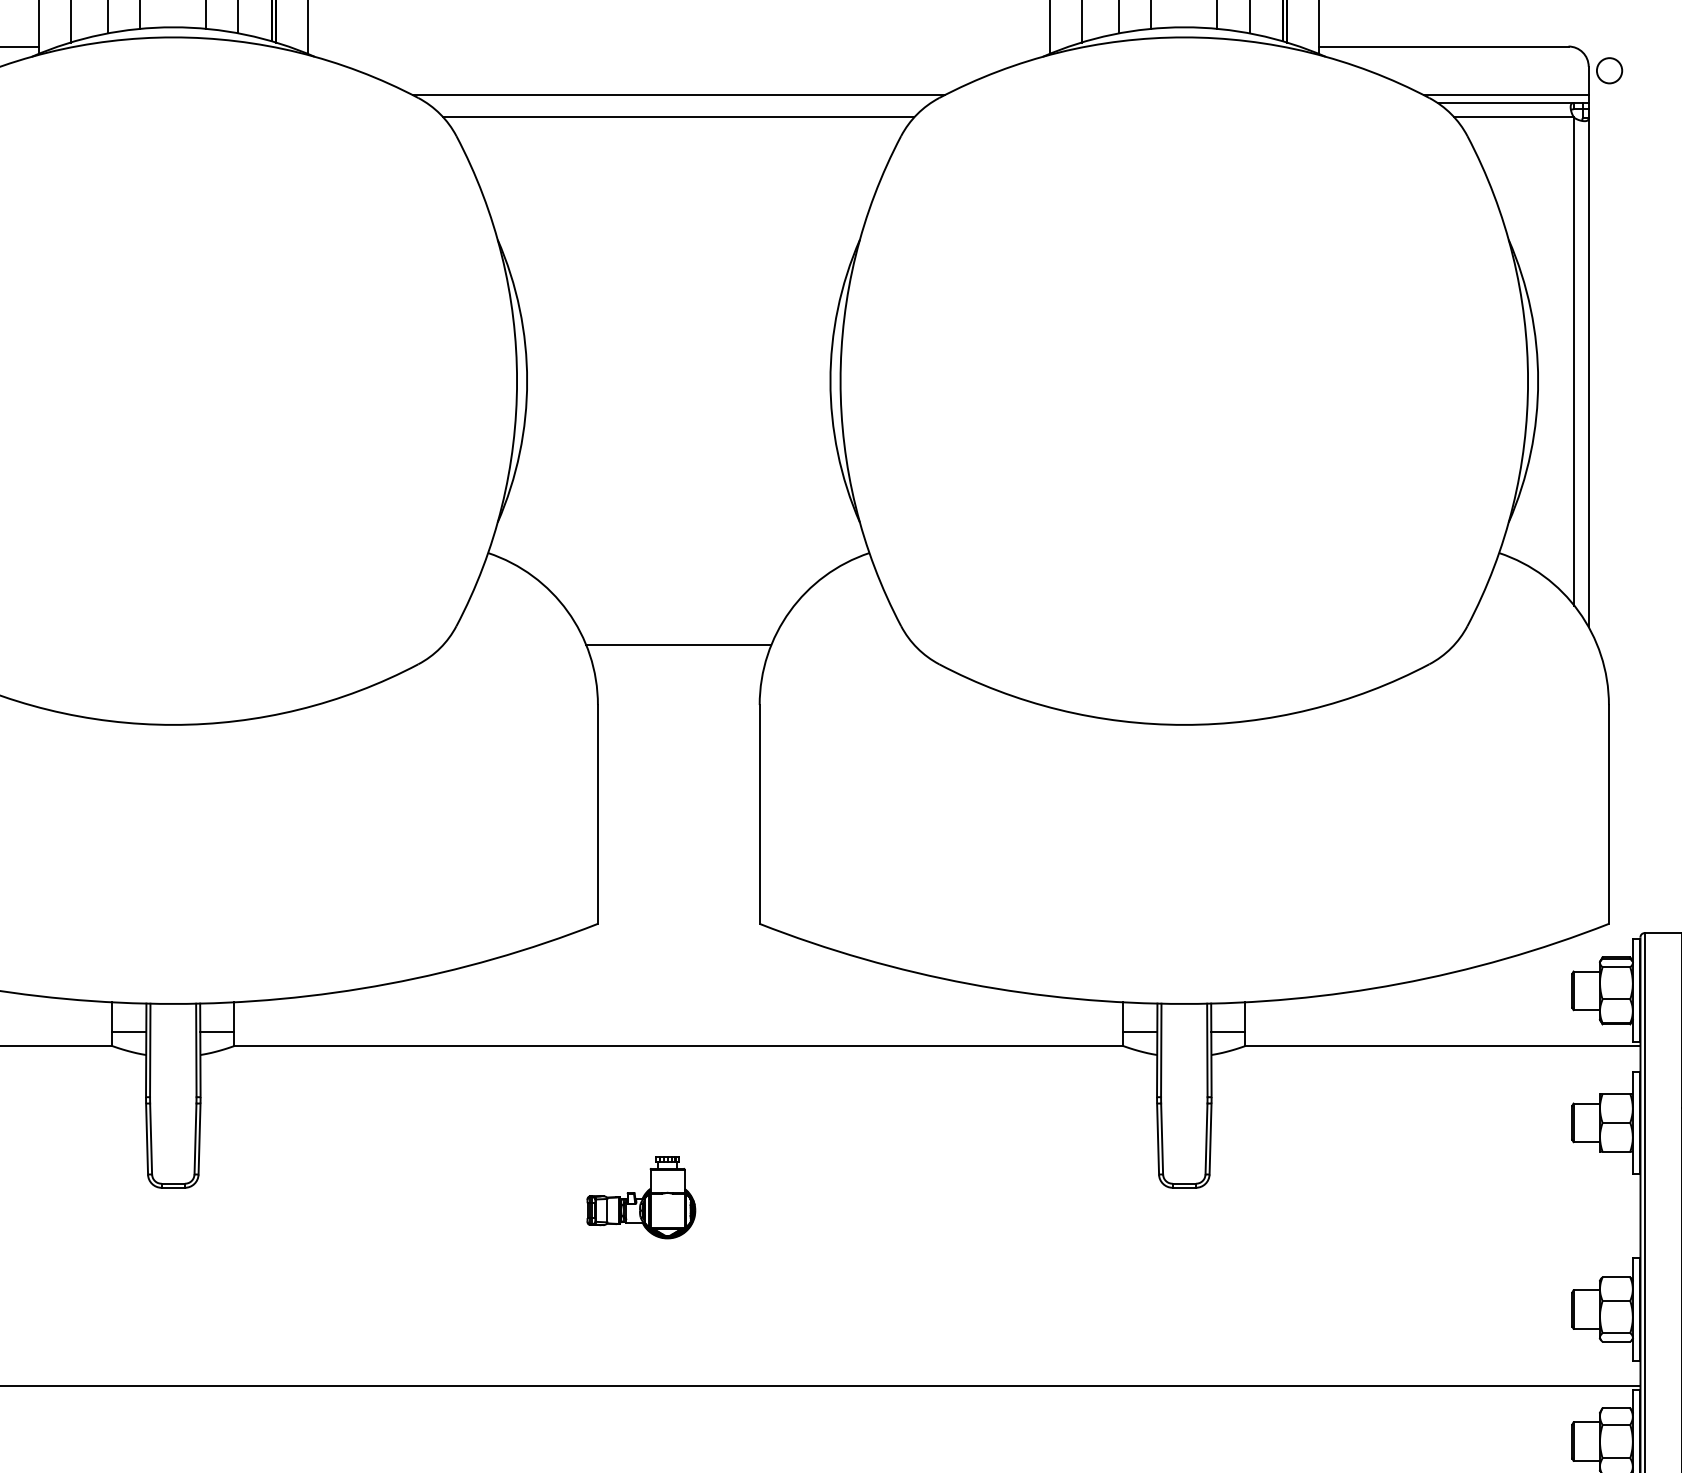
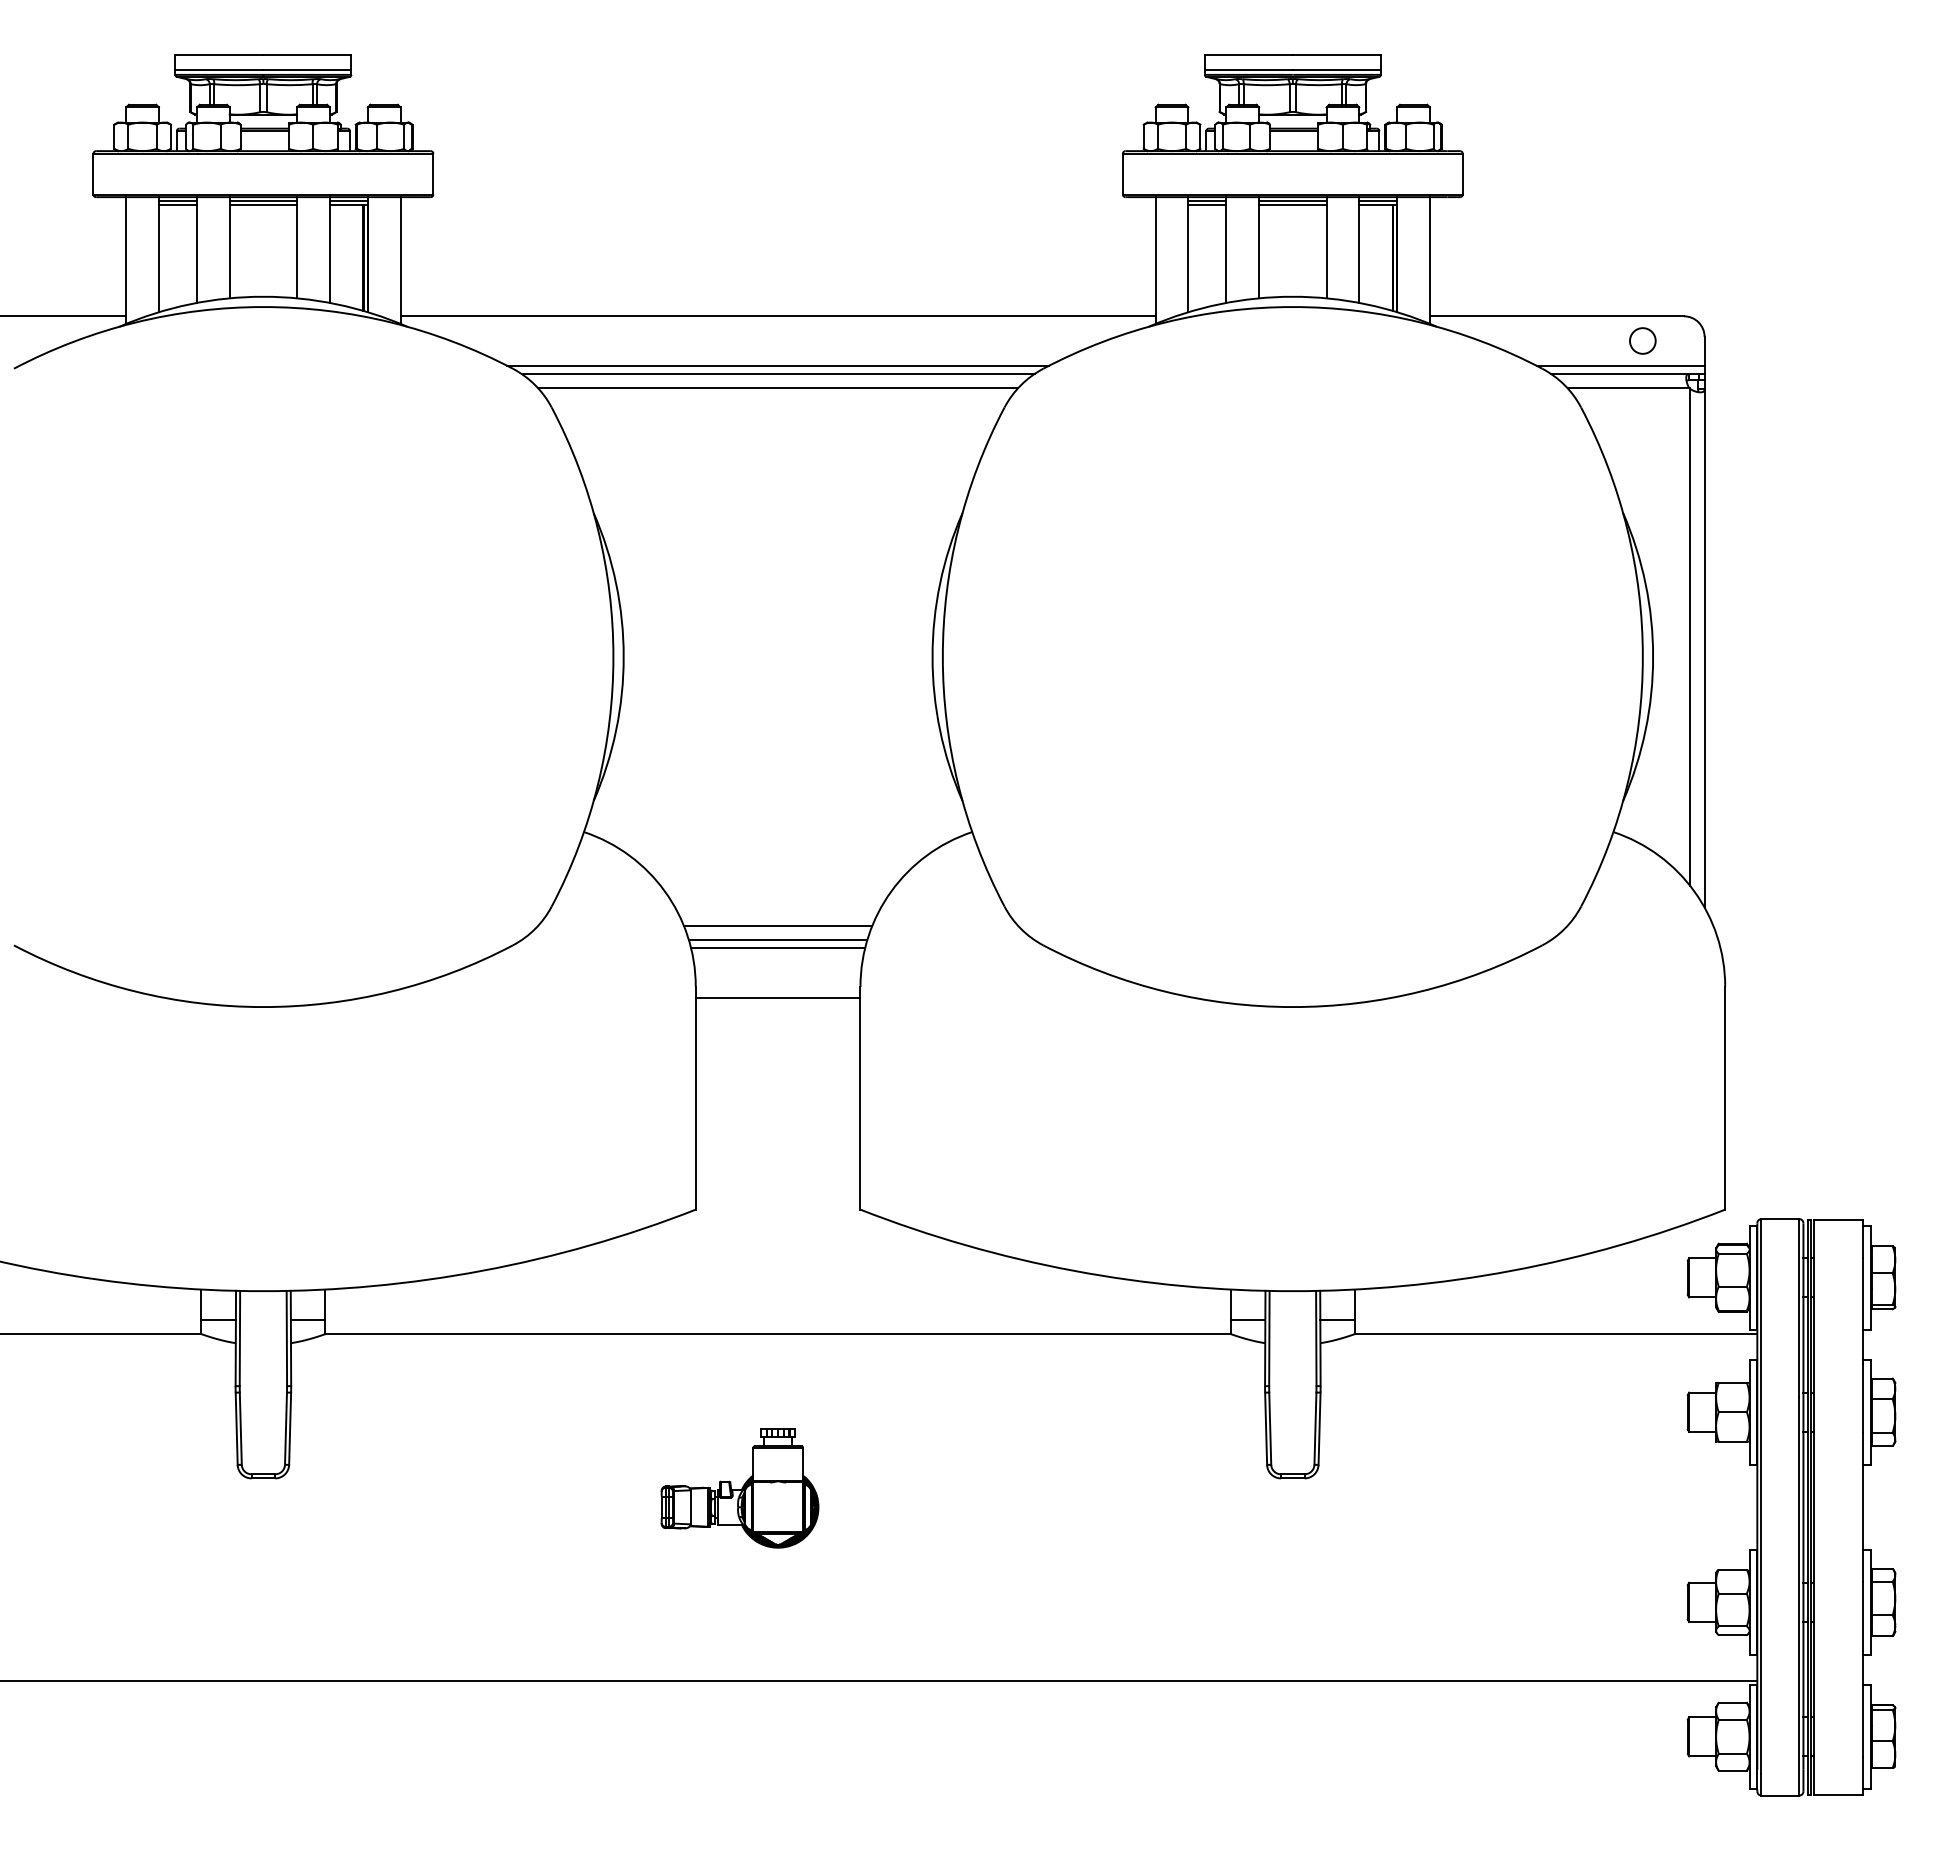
line: (678, 46) -> (777, 316), added
circle: (1609, 70) -> (1642, 340), moved
line: (678, 102) -> (777, 373), added
line: (678, 659) -> (777, 940), added
line: (679, 667) -> (778, 948), added
line: (678, 715) -> (777, 997), added
part: (640, 1197) -> (739, 1488), size x1.43

